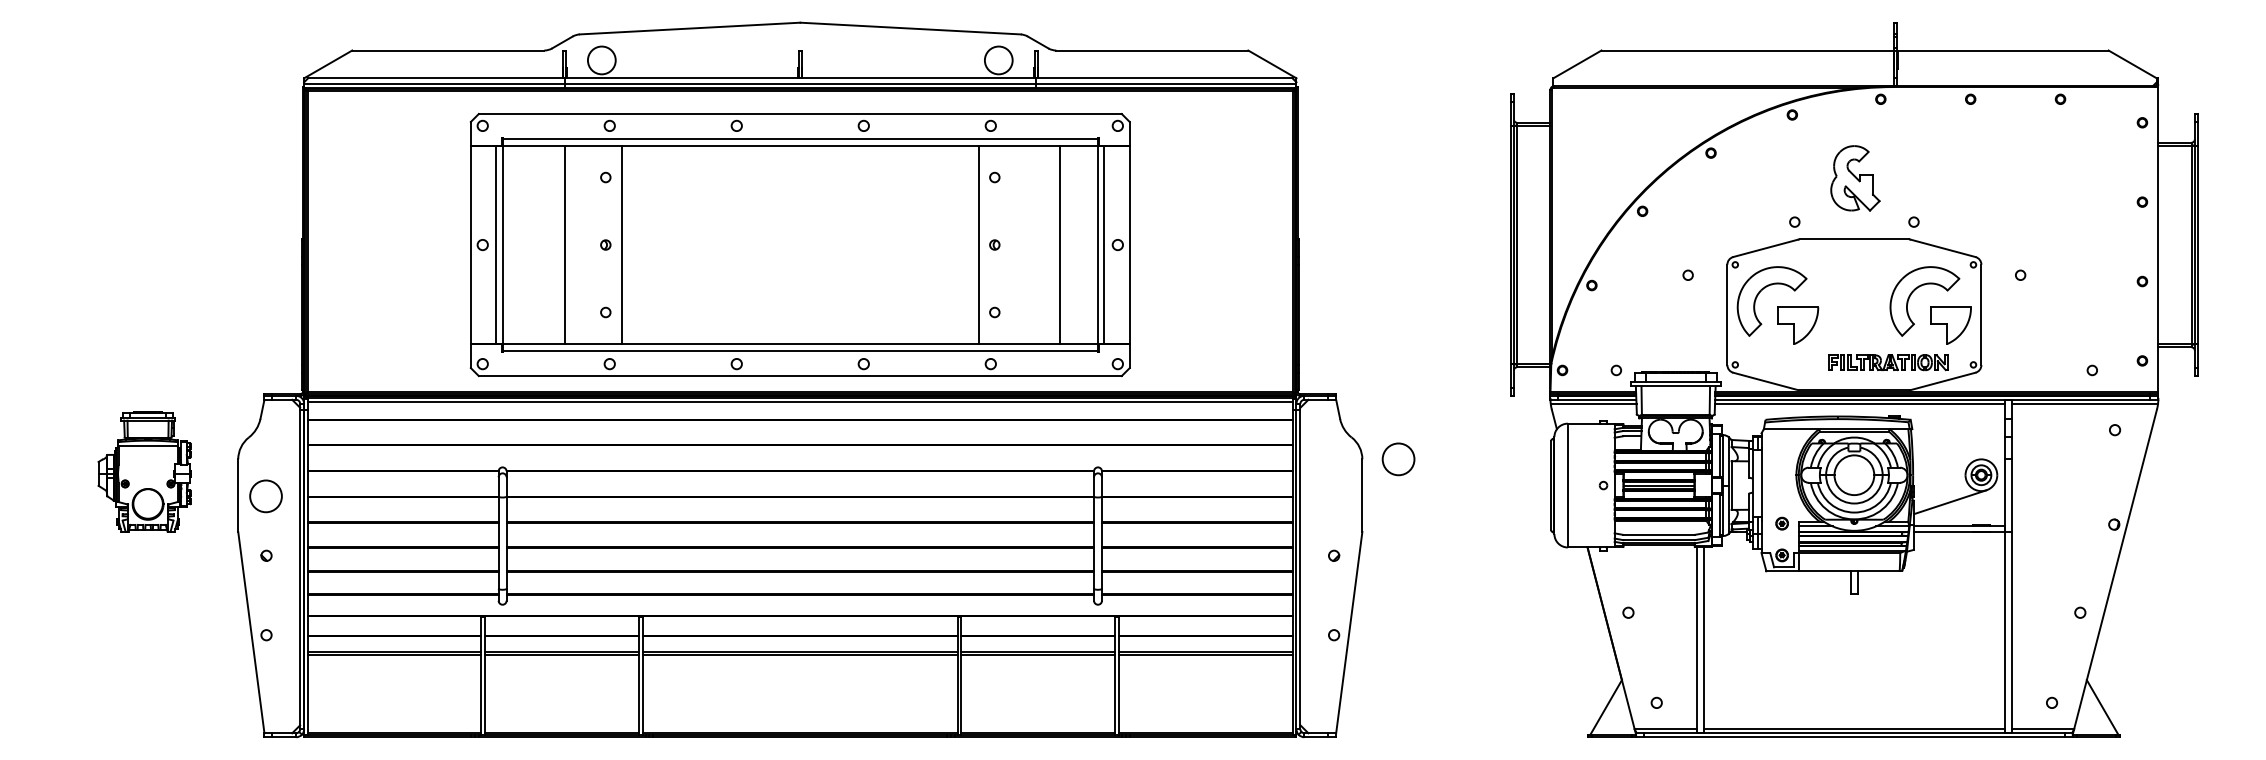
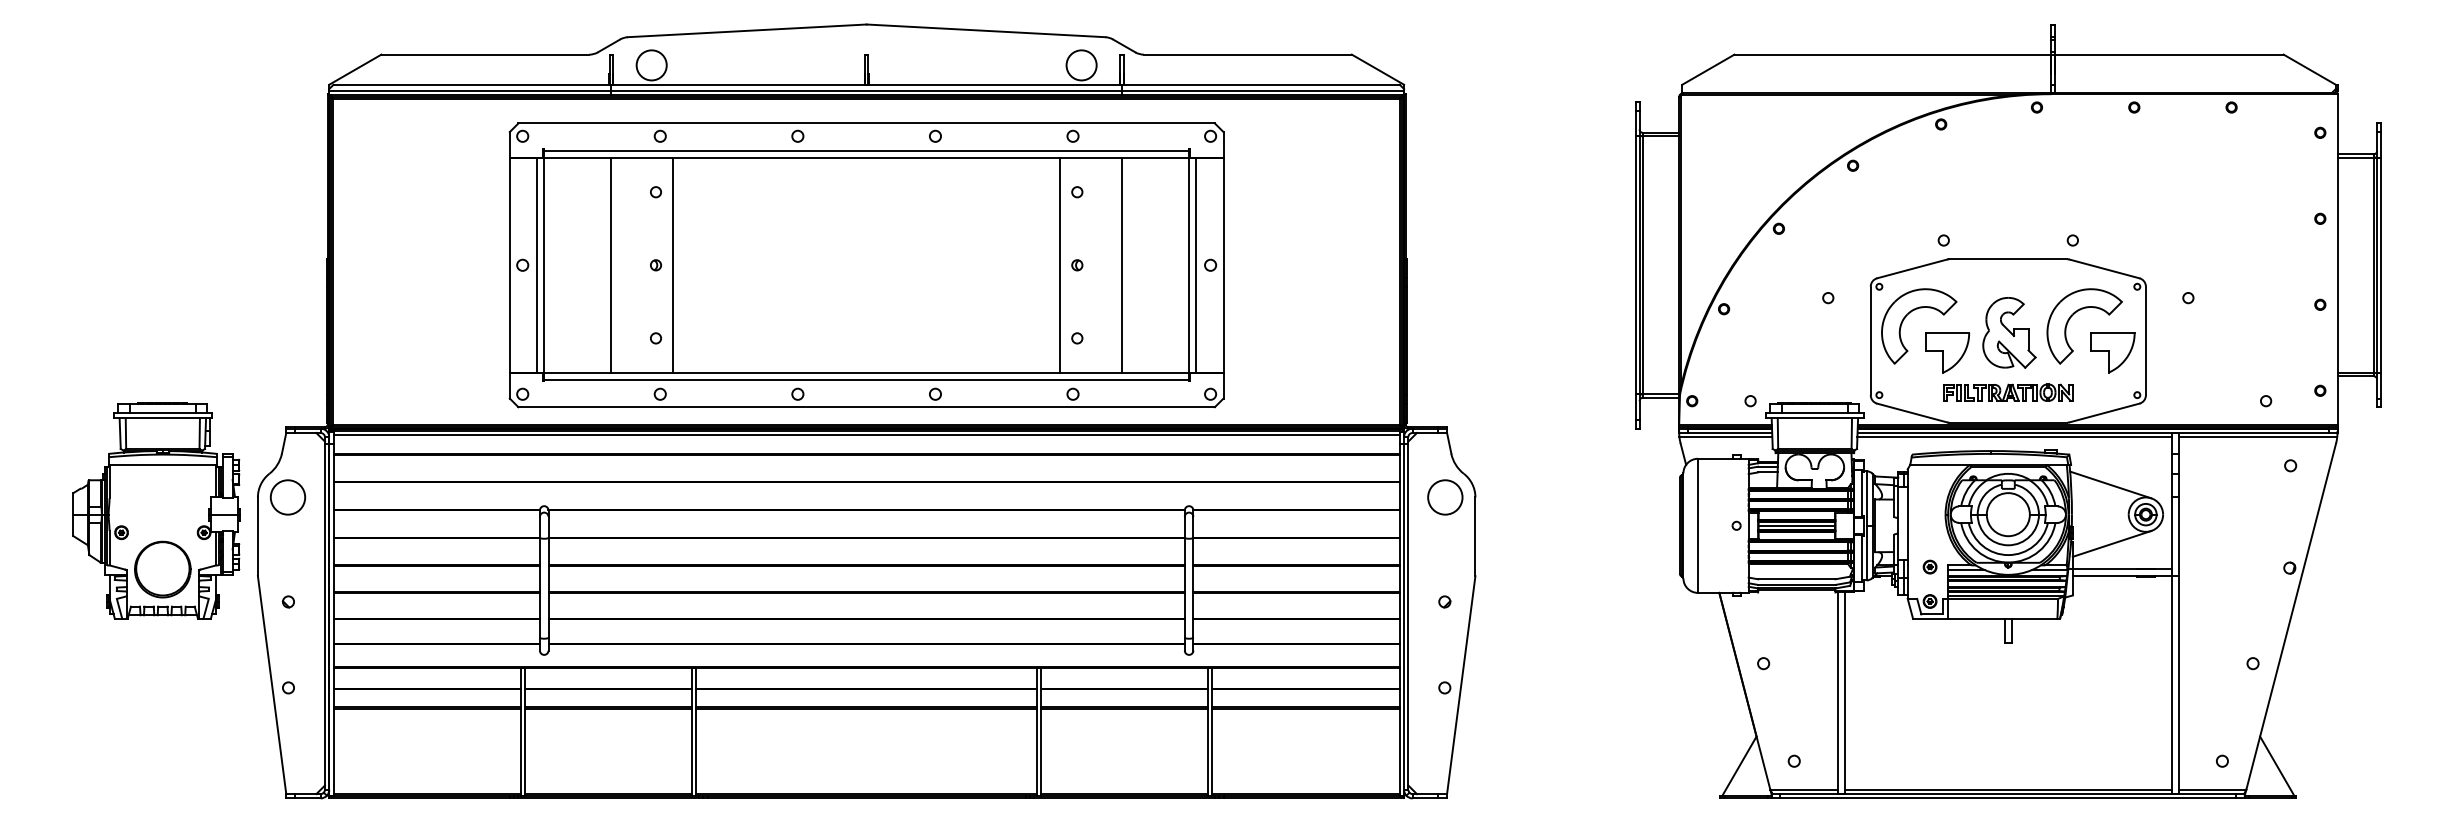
part: (1855, 178) -> (2009, 332), moved
line: (1060, 244) -> (1122, 264), moved
part: (1888, 362) -> (2008, 392), moved
line: (1948, 447) -> (2110, 484), added
circle: (1398, 459) -> (1445, 497), moved
part: (144, 471) -> (156, 510), size x1.67
circle: (265, 496) -> (287, 497), moved

